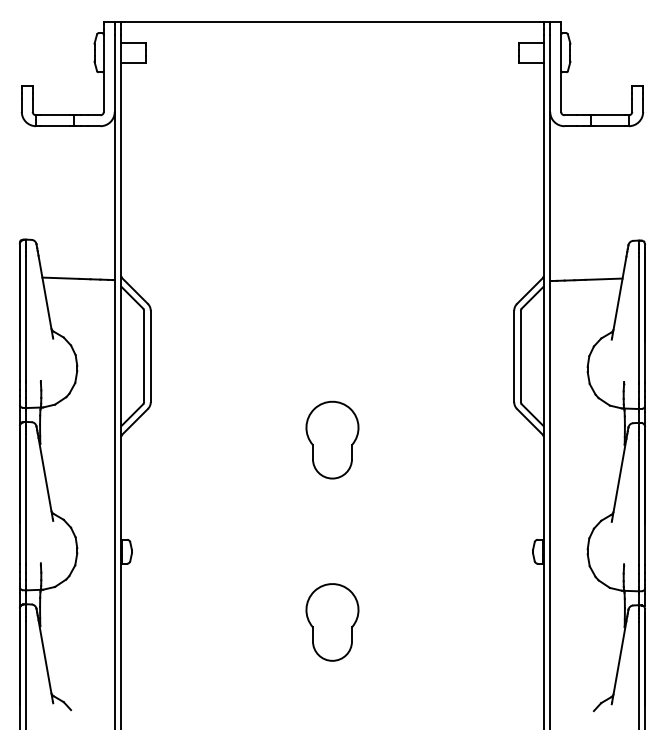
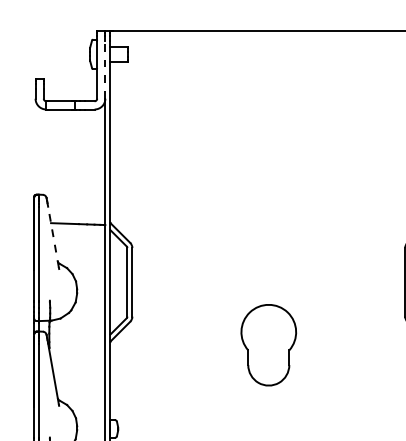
line: (114, 73) -> (105, 69), solid -> dashed
line: (45, 295) -> (53, 236), solid -> dashed
part: (332, 439) -> (268, 344), size x1.4

